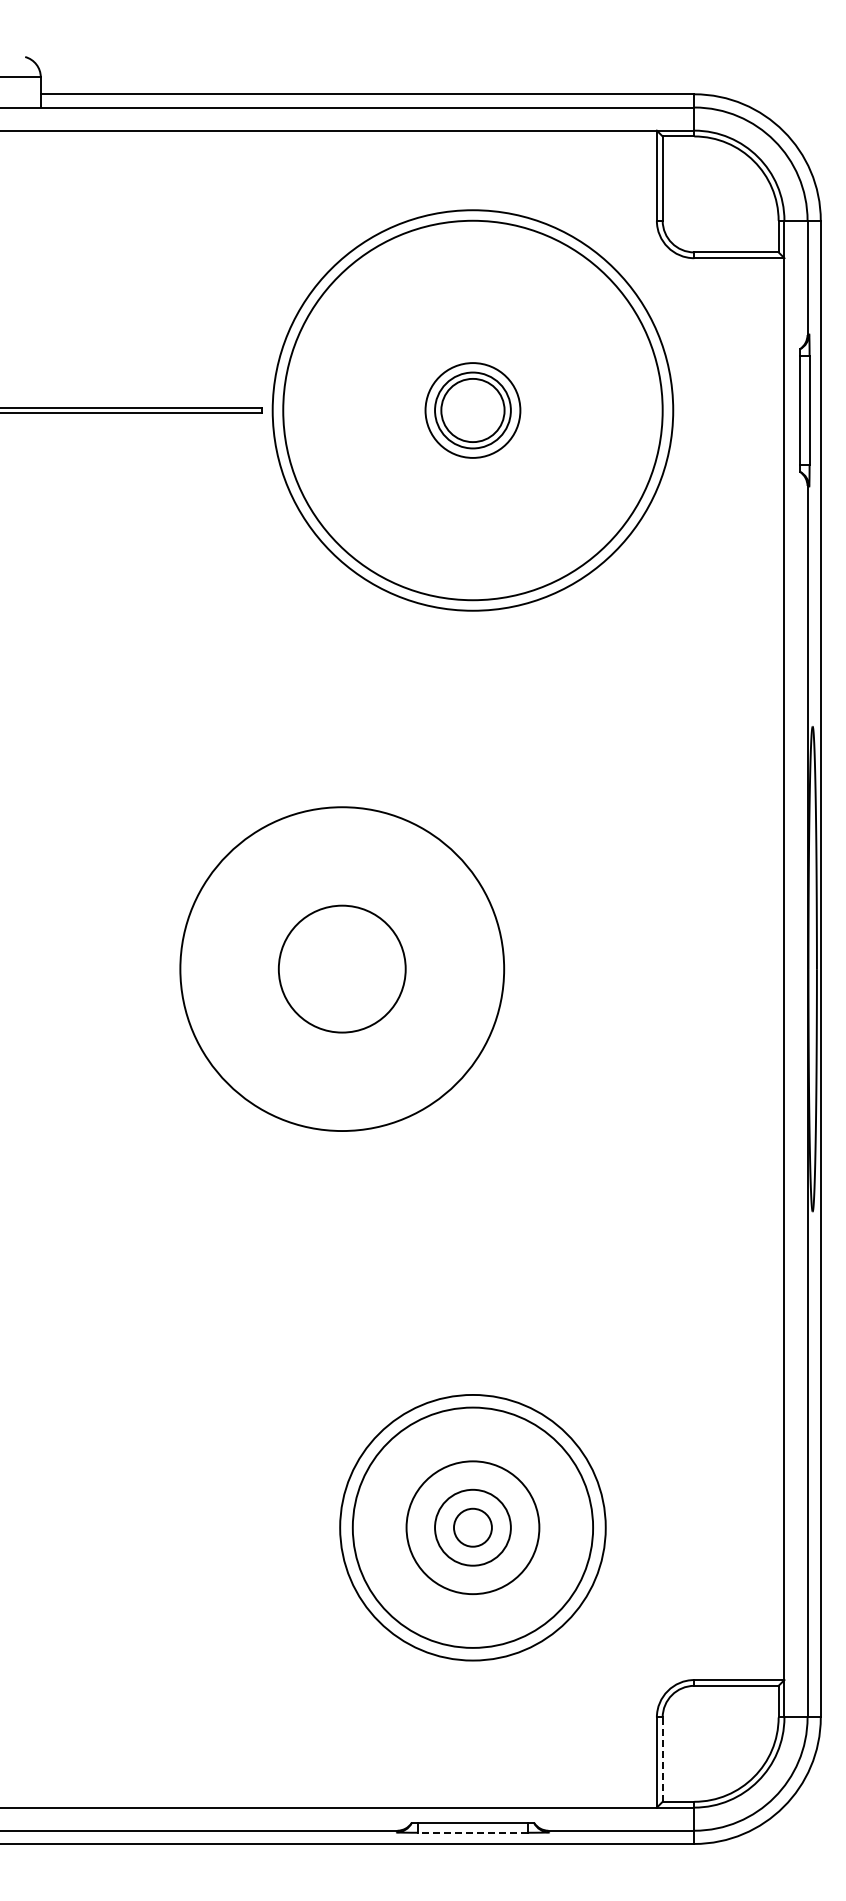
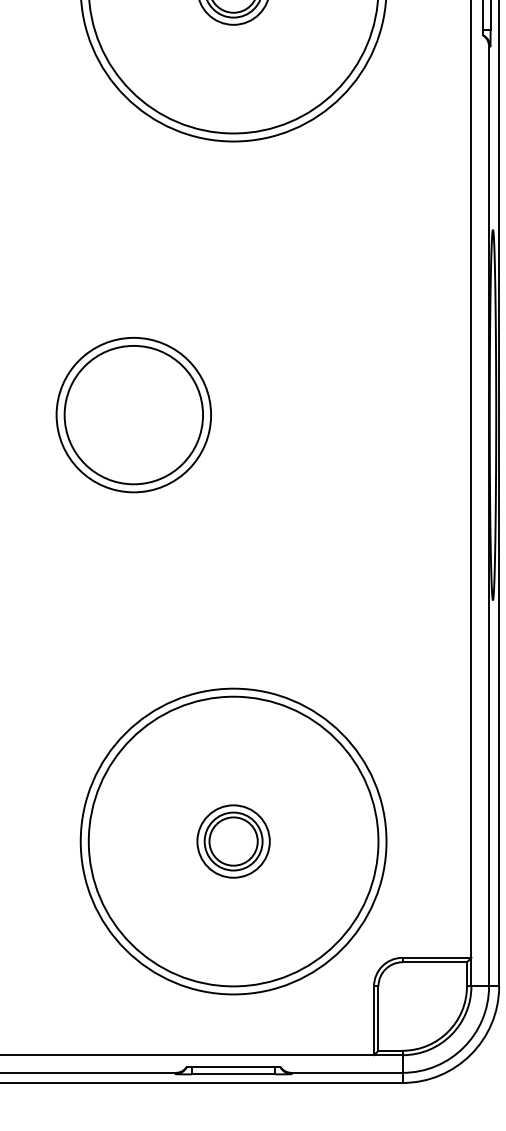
circle: (341, 968) -> (133, 414), size x1.43
circle: (342, 968) -> (134, 414), size x0.62
circle: (472, 1527) -> (233, 841), size x0.71
circle: (472, 1527) -> (233, 841), size x1.43
circle: (472, 1527) -> (233, 841), size x1.67
circle: (472, 1527) -> (233, 841), size x1.67
line: (662, 1759) -> (378, 1018), dashed -> solid
line: (472, 1832) -> (233, 1074), dashed -> solid

